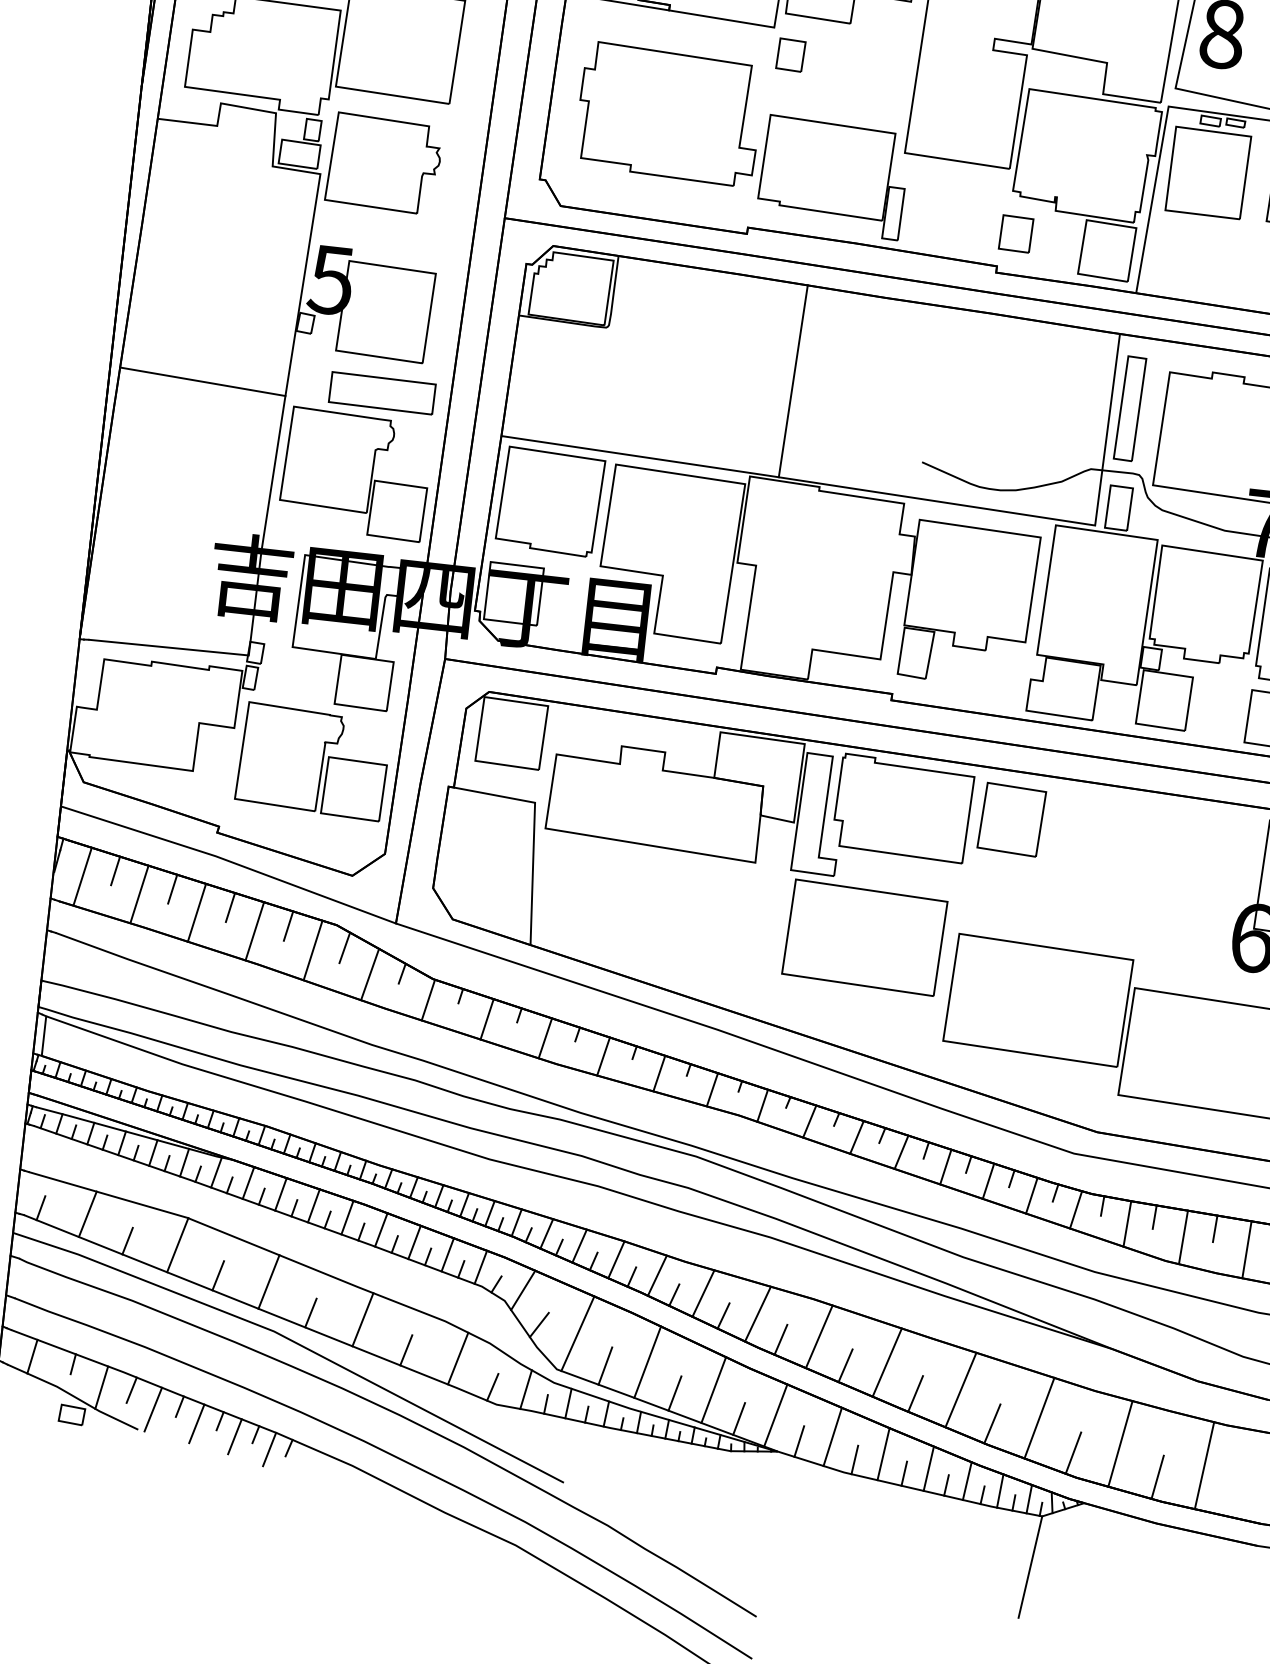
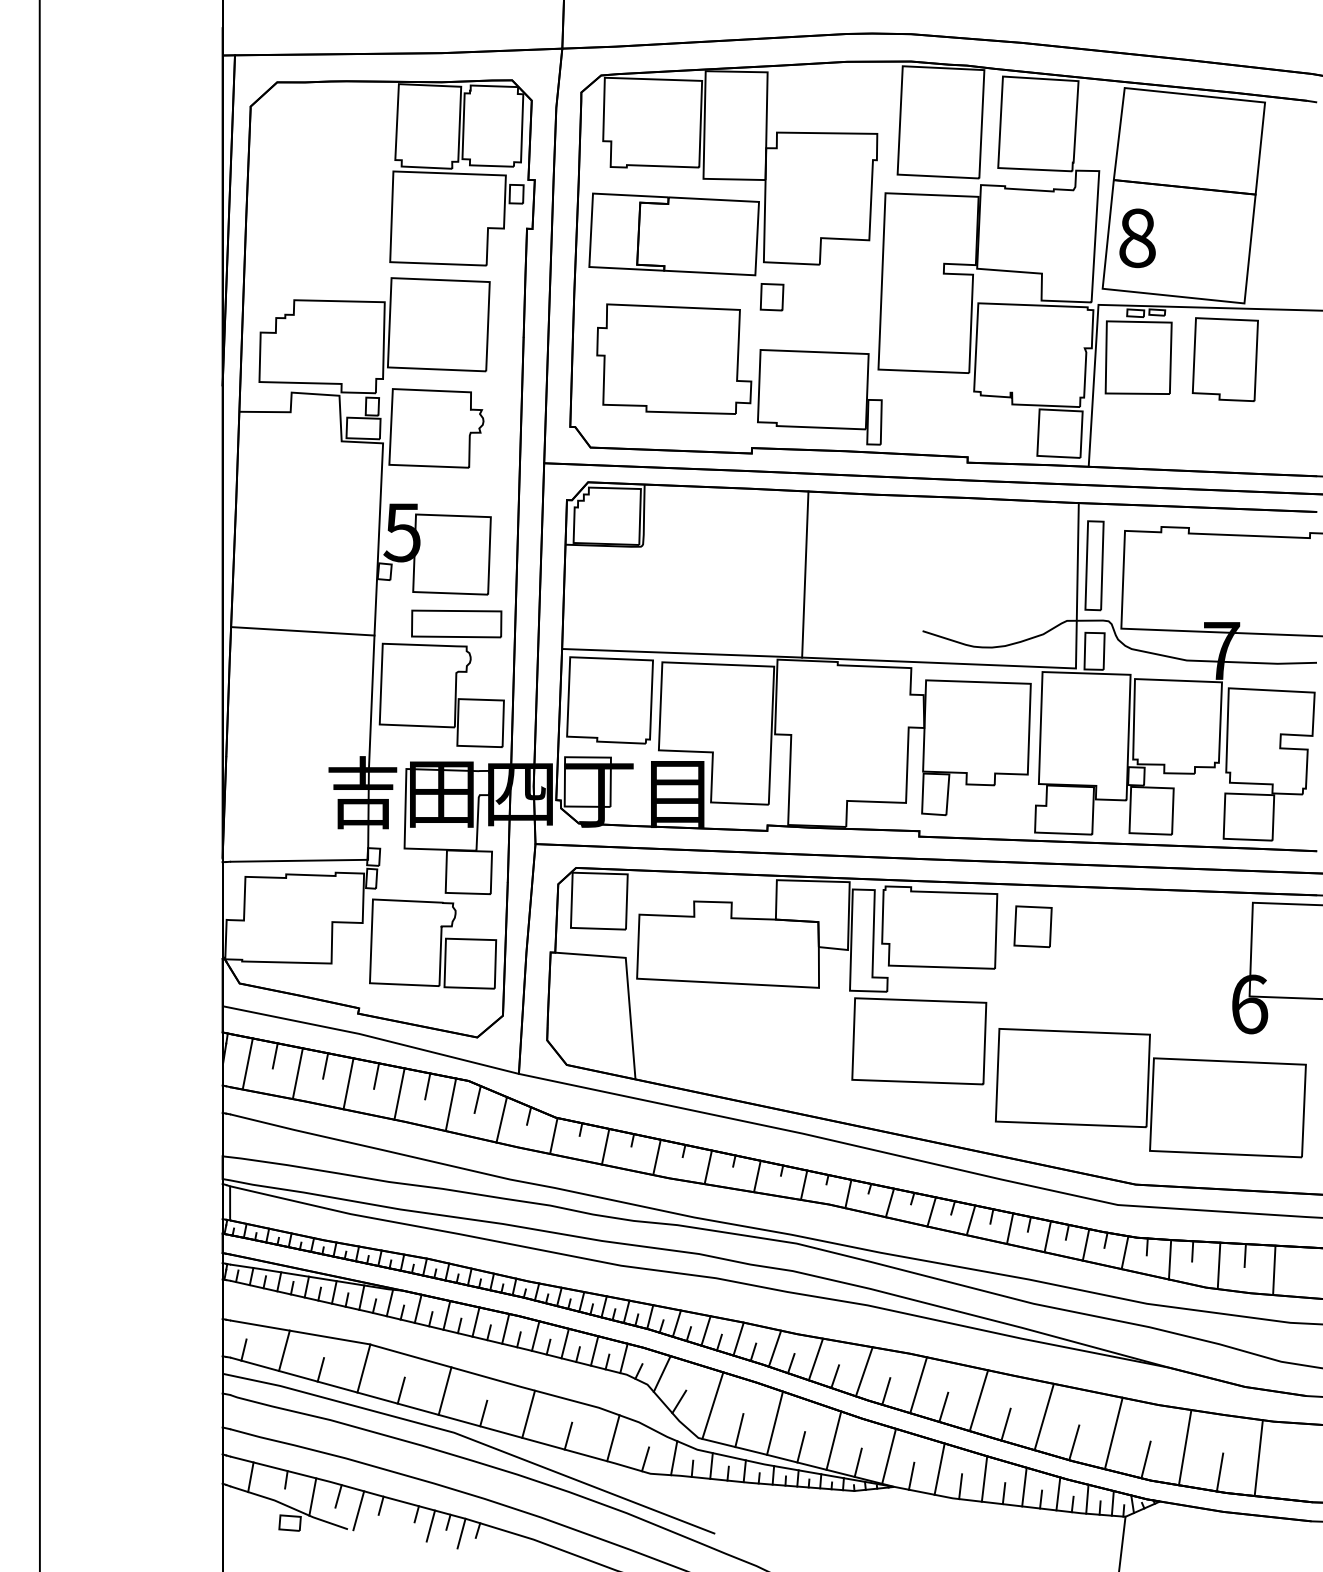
part: (1015, 233) -> (980, 427), removed
part: (1011, 819) -> (1032, 926), size x0.7
line: (196, 1423) -> (396, 1518), removed

